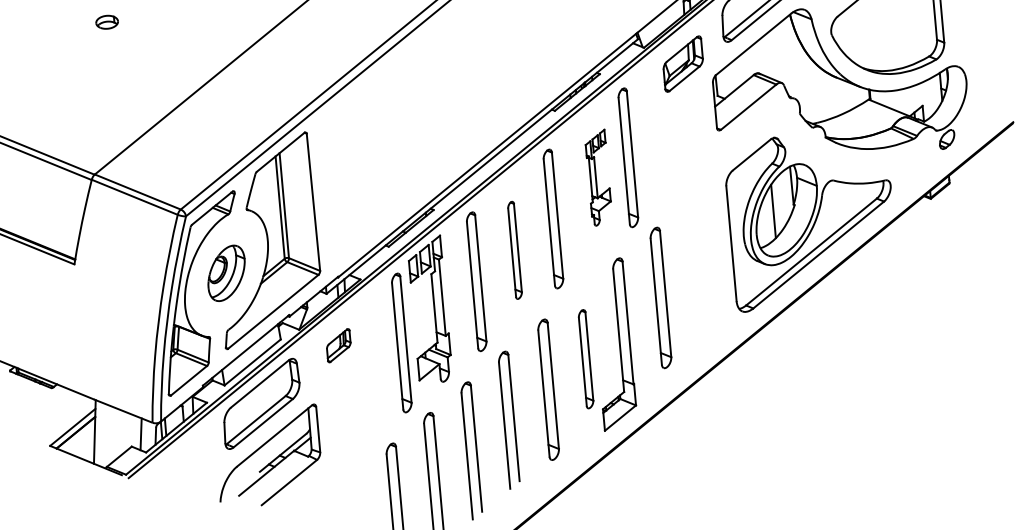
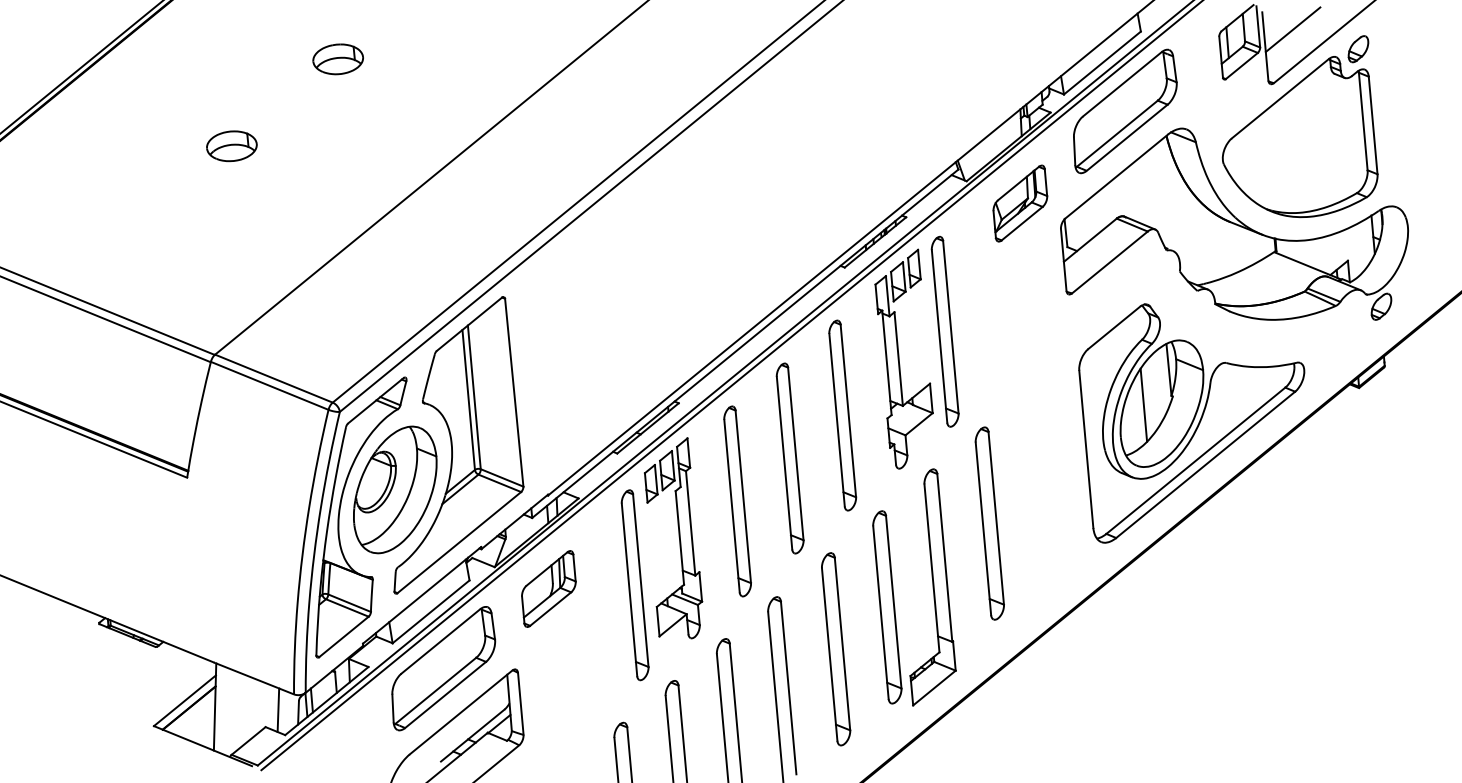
part: (106, 22) -> (231, 146), size x1.67
part: (597, 177) -> (903, 358), size x1.67
part: (514, 250) -> (789, 458), size x1.43
part: (226, 273) -> (395, 489), size x1.67
part: (338, 345) -> (548, 588), size x1.67
part: (586, 359) -> (887, 607), size x1.43

